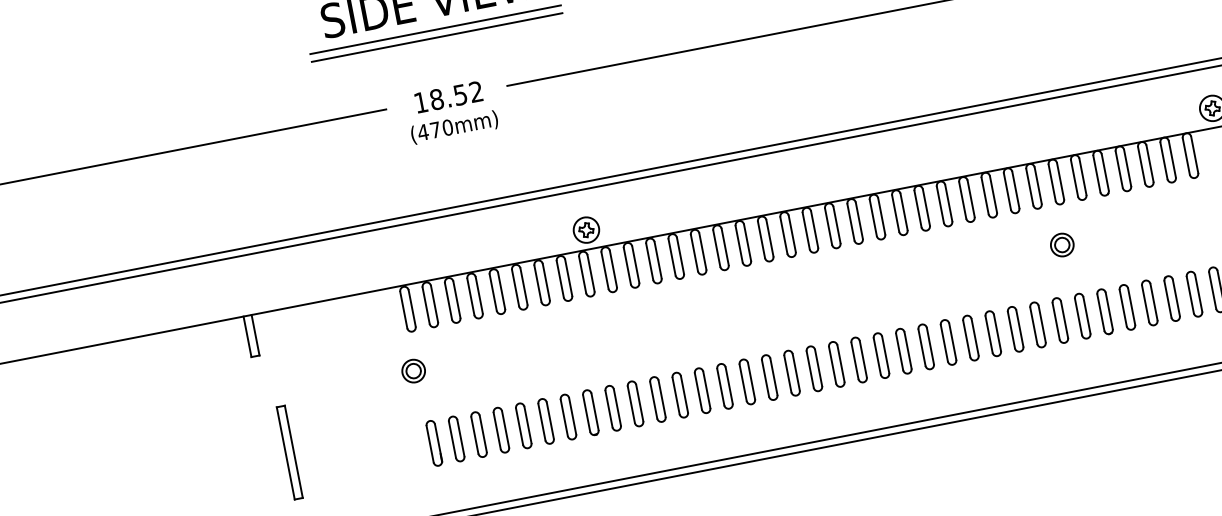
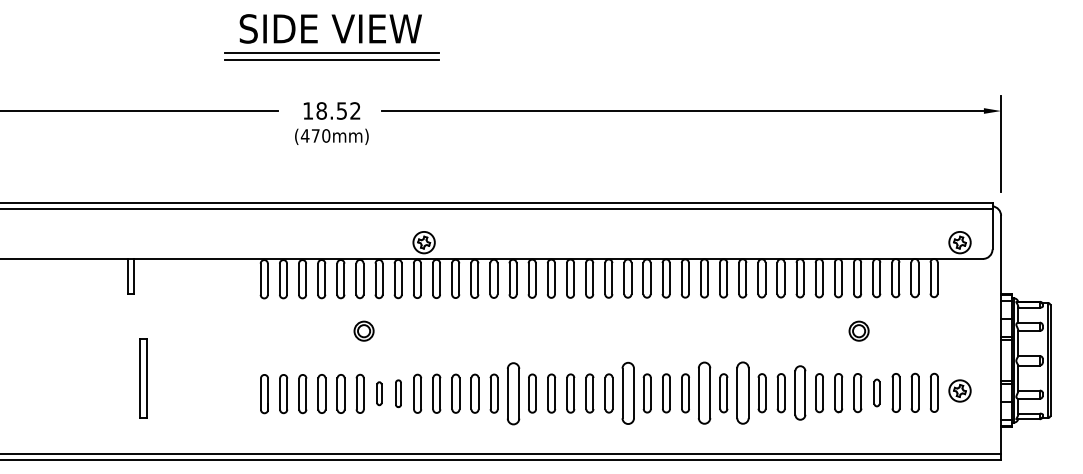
part: (1061, 244) -> (858, 330), moved
part: (1149, 302) -> (876, 392), size x0.7
part: (1060, 320) -> (800, 393), size x1.4
part: (992, 334) -> (742, 393), size x1.6
part: (948, 342) -> (704, 393), size x1.6
part: (858, 360) -> (627, 393), size x1.6
part: (412, 370) -> (363, 330), moved
part: (723, 386) -> (512, 393), size x1.6
part: (590, 412) -> (398, 393), size x0.7
part: (568, 416) -> (379, 393), size x0.6

